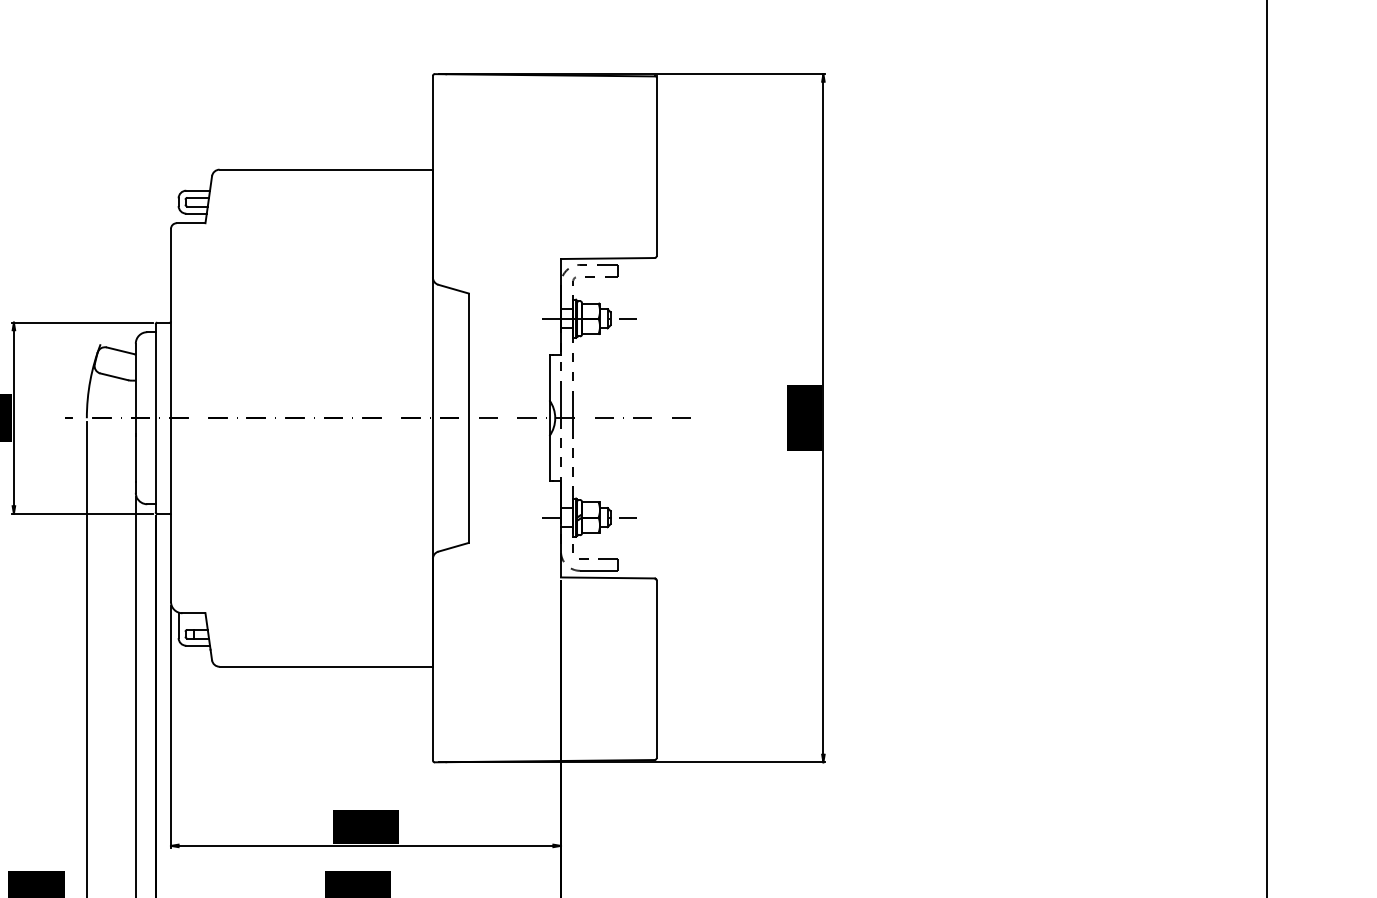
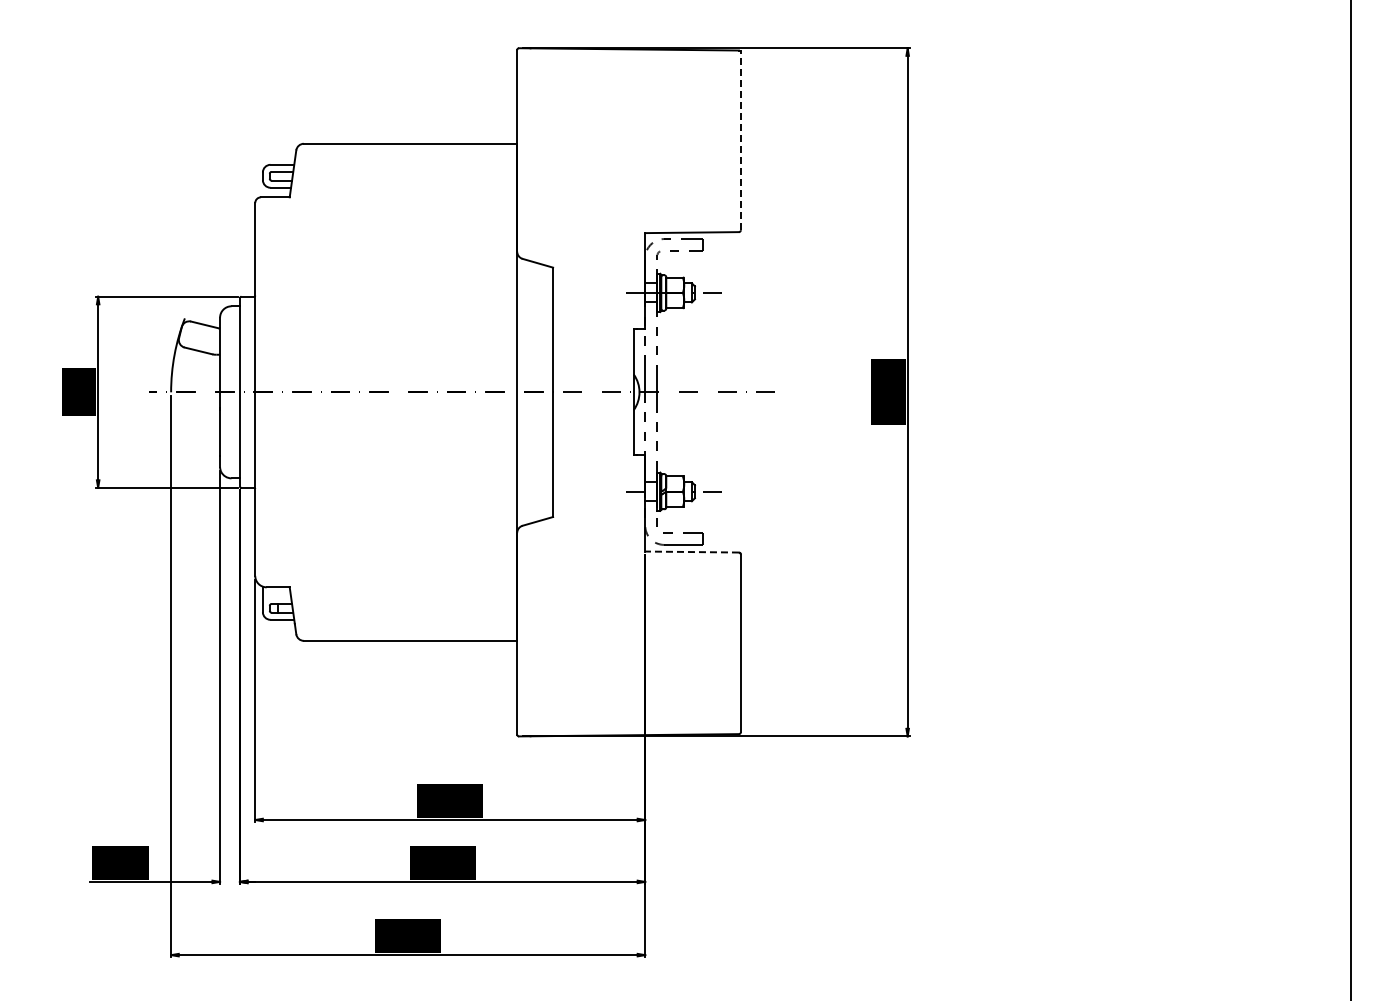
line: (656, 166) -> (740, 140), solid -> dashed
line: (608, 578) -> (692, 552), solid -> dashed

